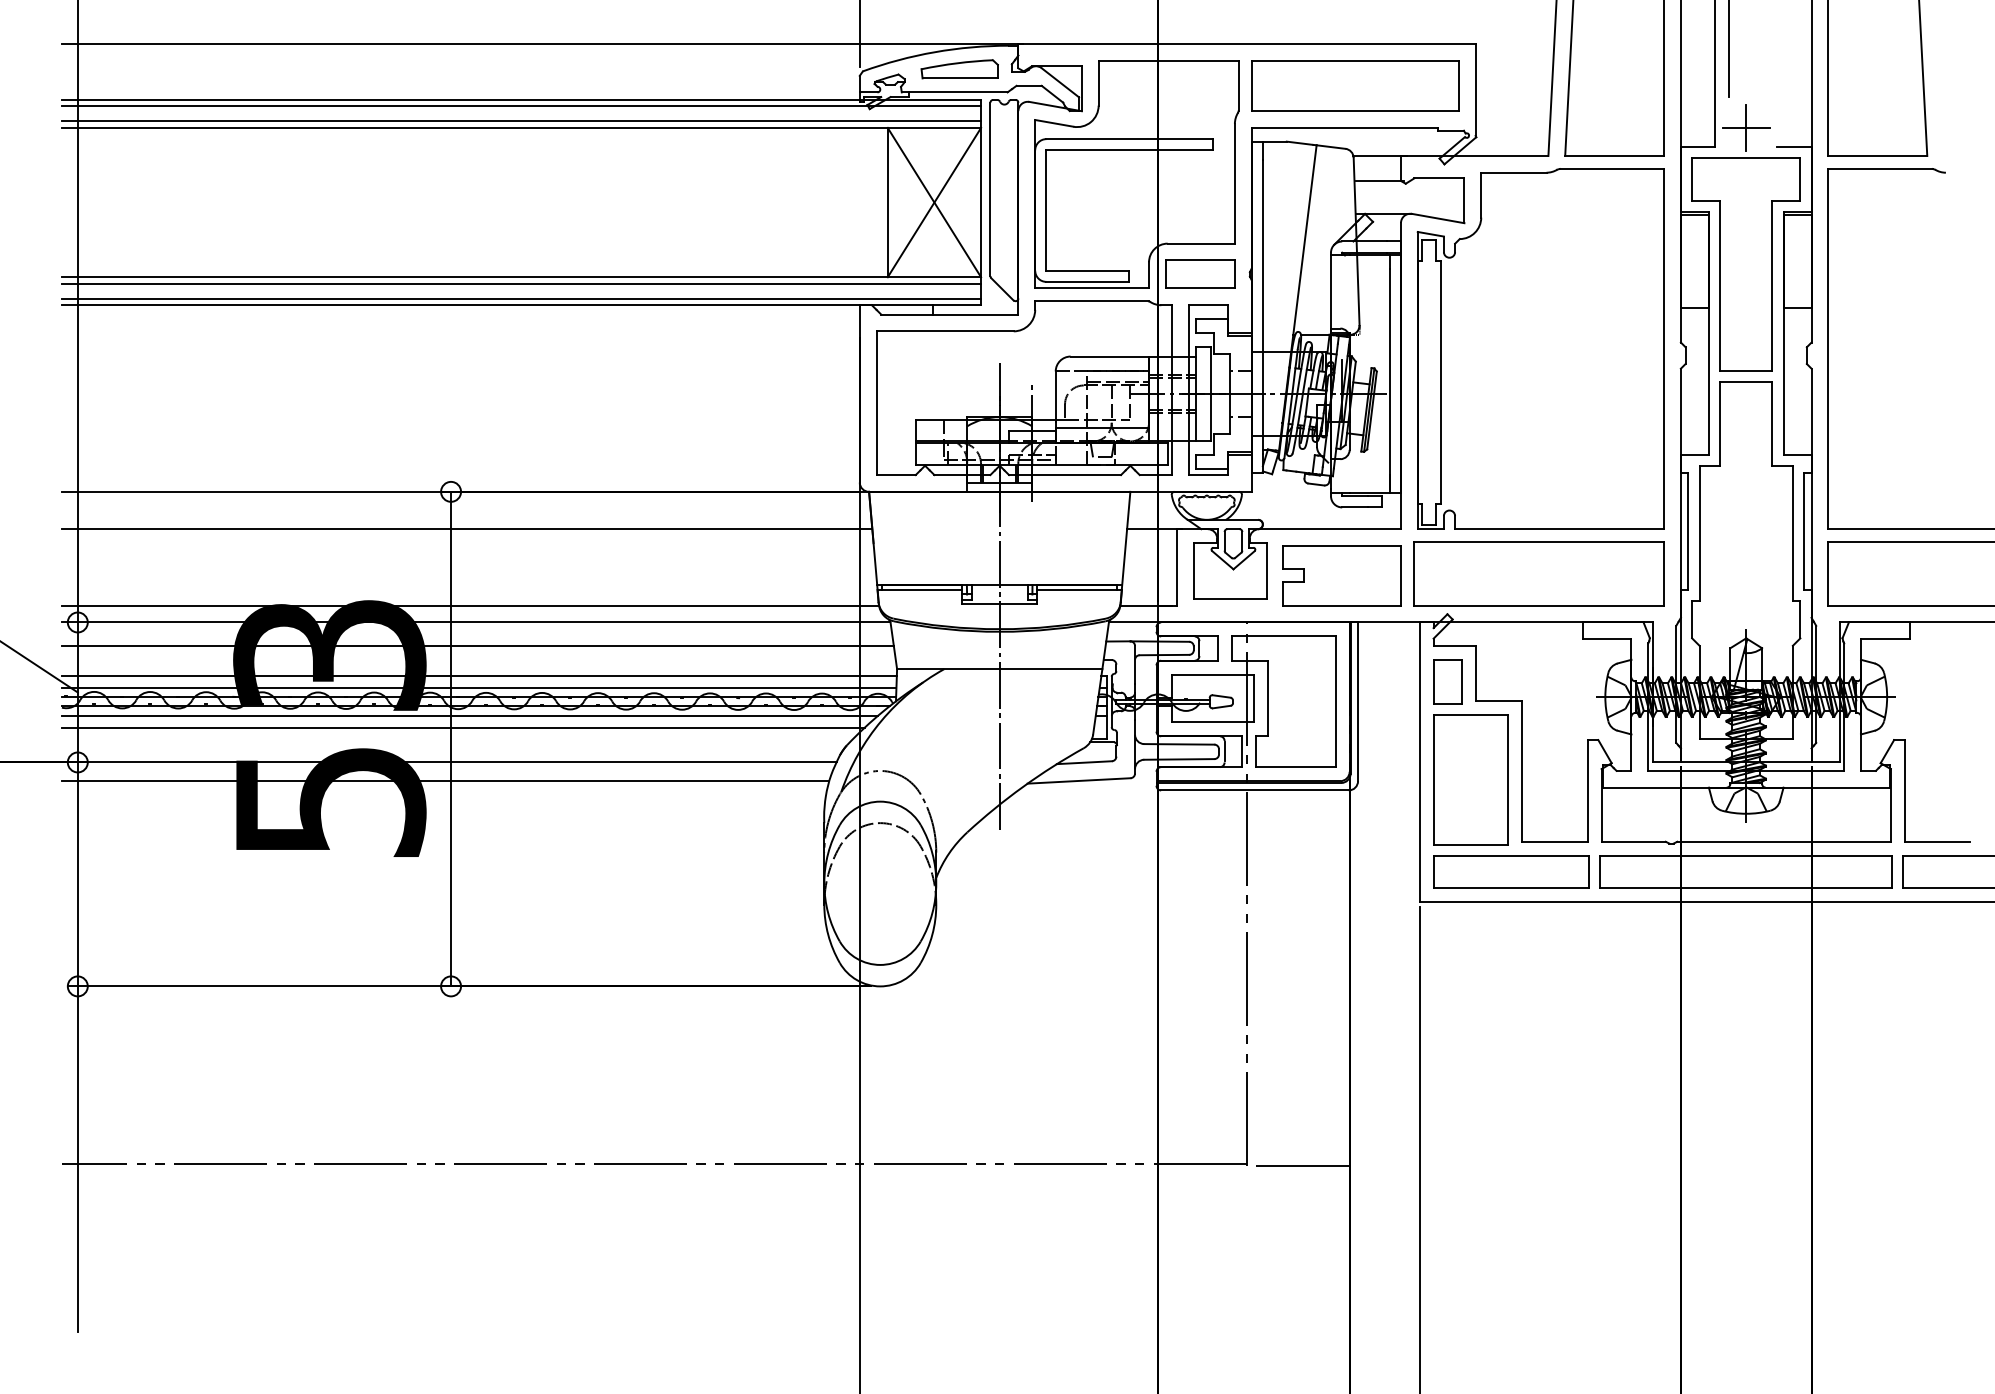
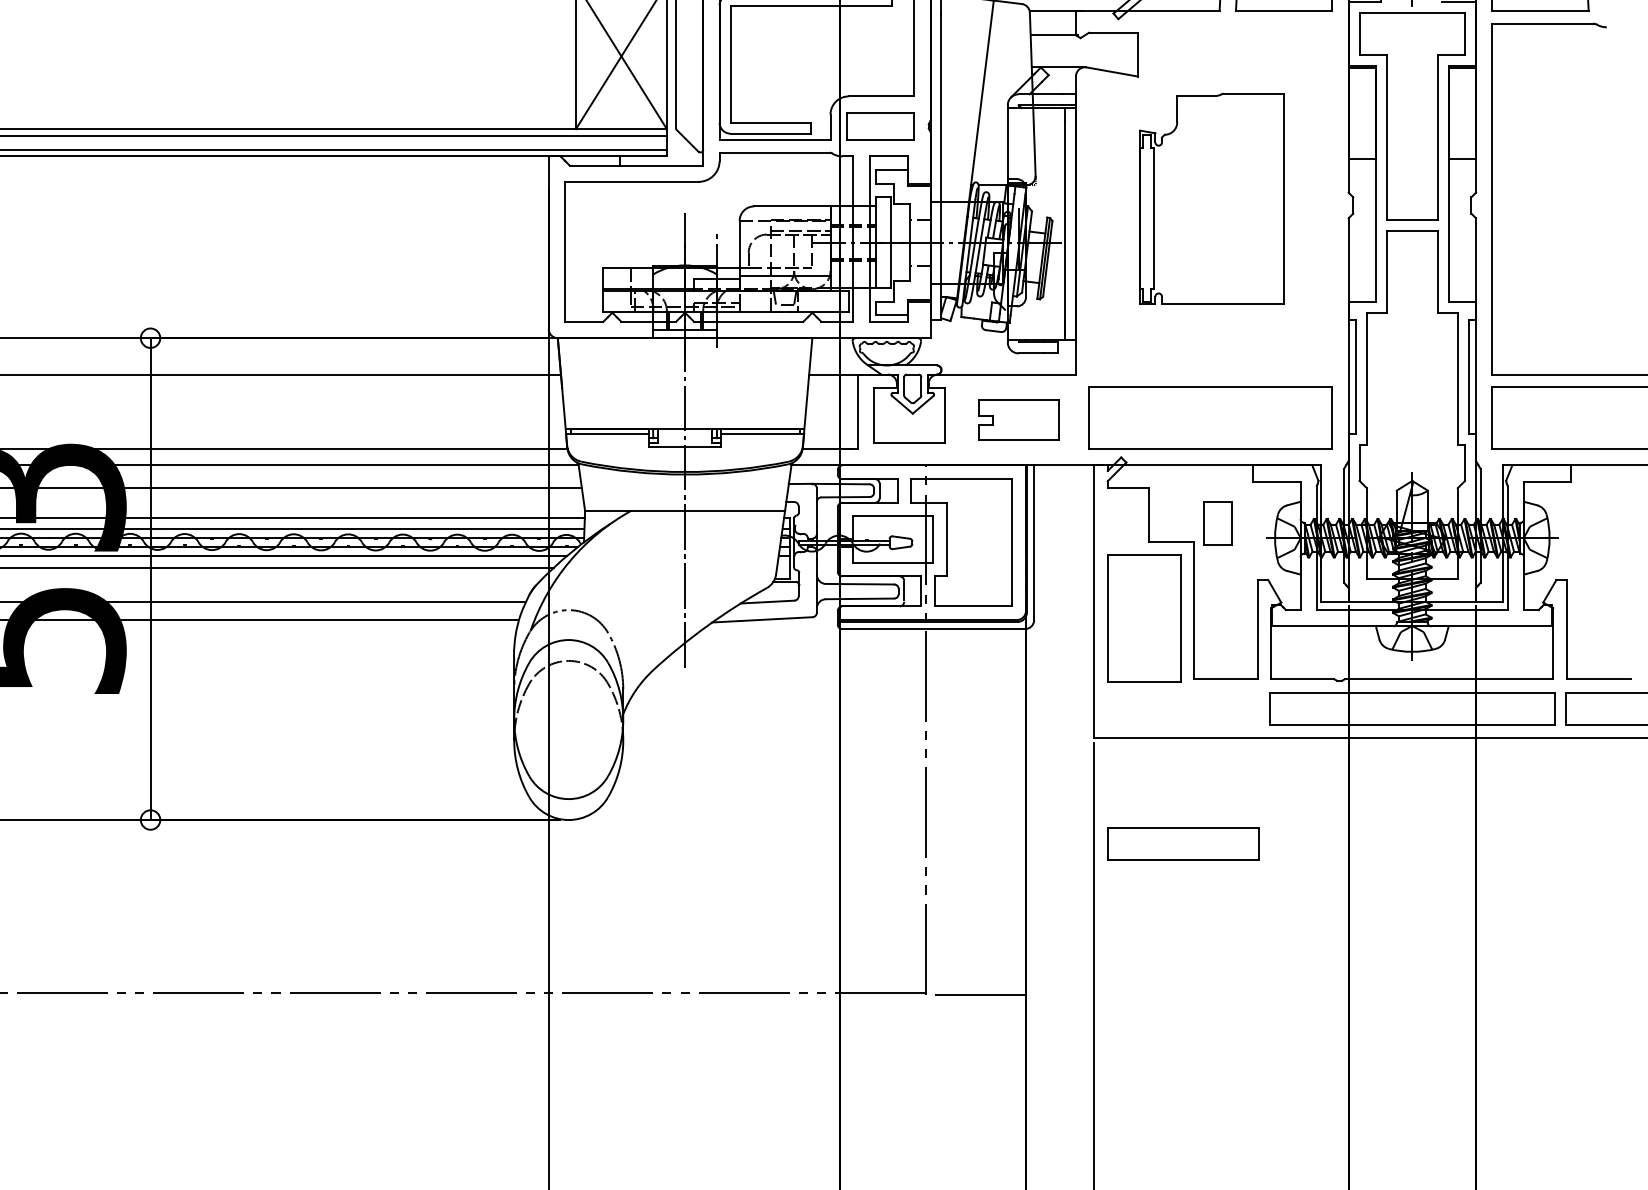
part: (1540, 348) -> (1211, 198), size x0.6
part: (1341, 575) -> (1018, 419), size x0.7
part: (1447, 681) -> (1217, 522), moved
part: (1511, 871) -> (1183, 843), moved

